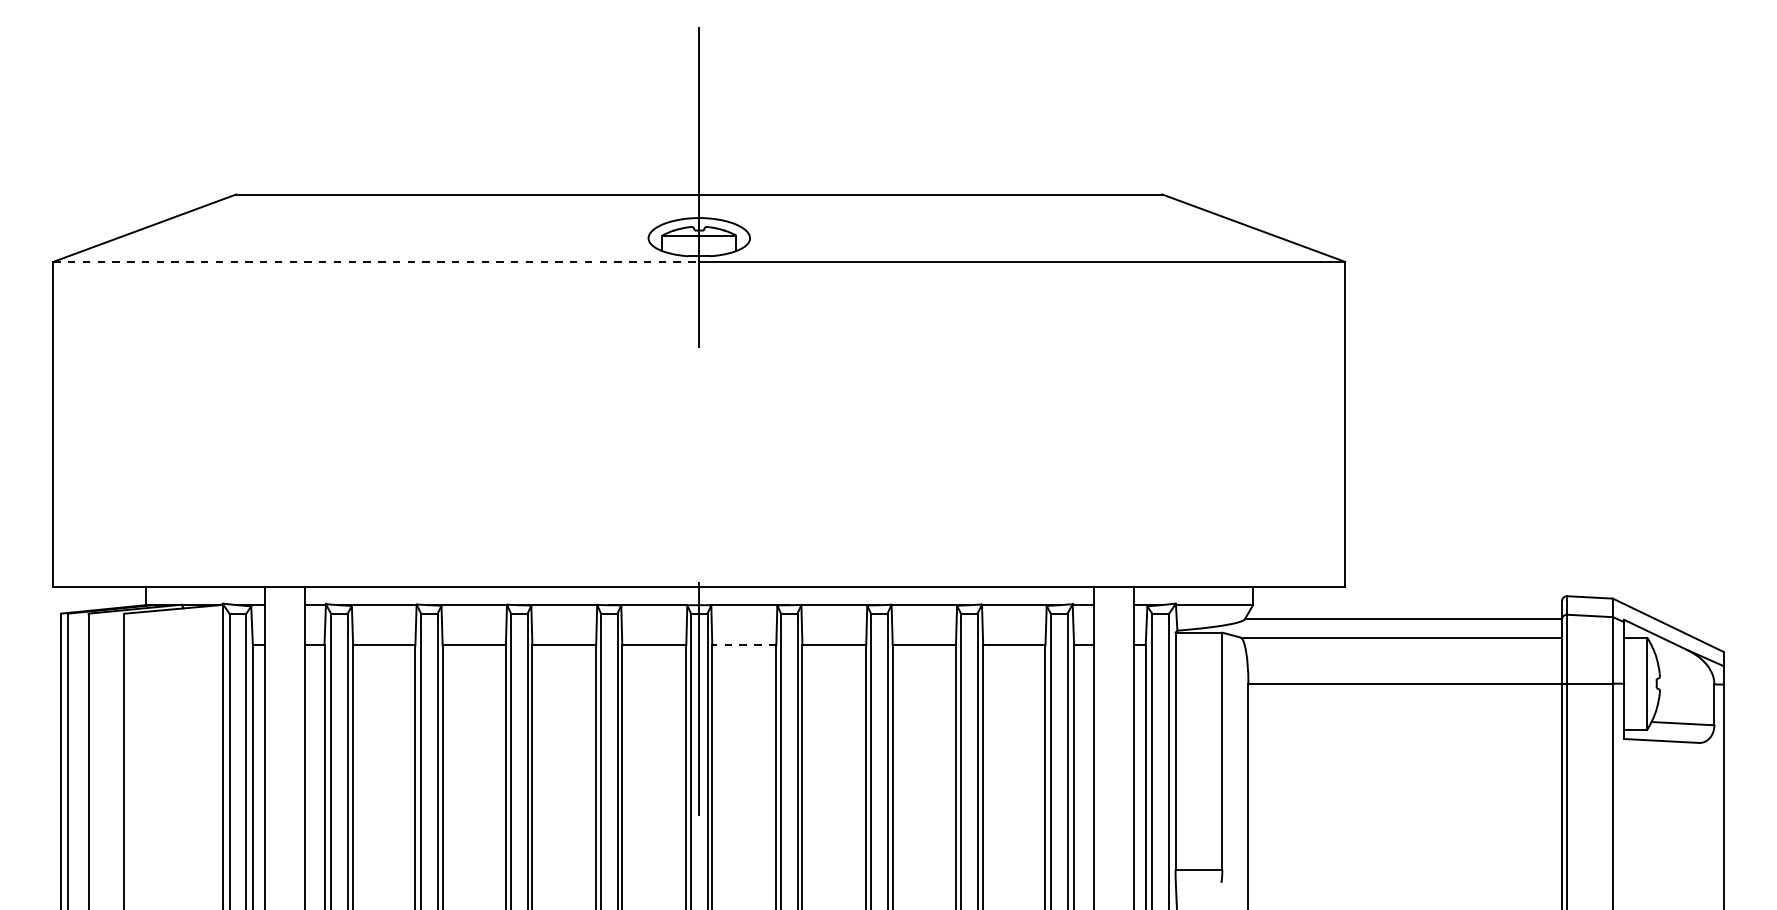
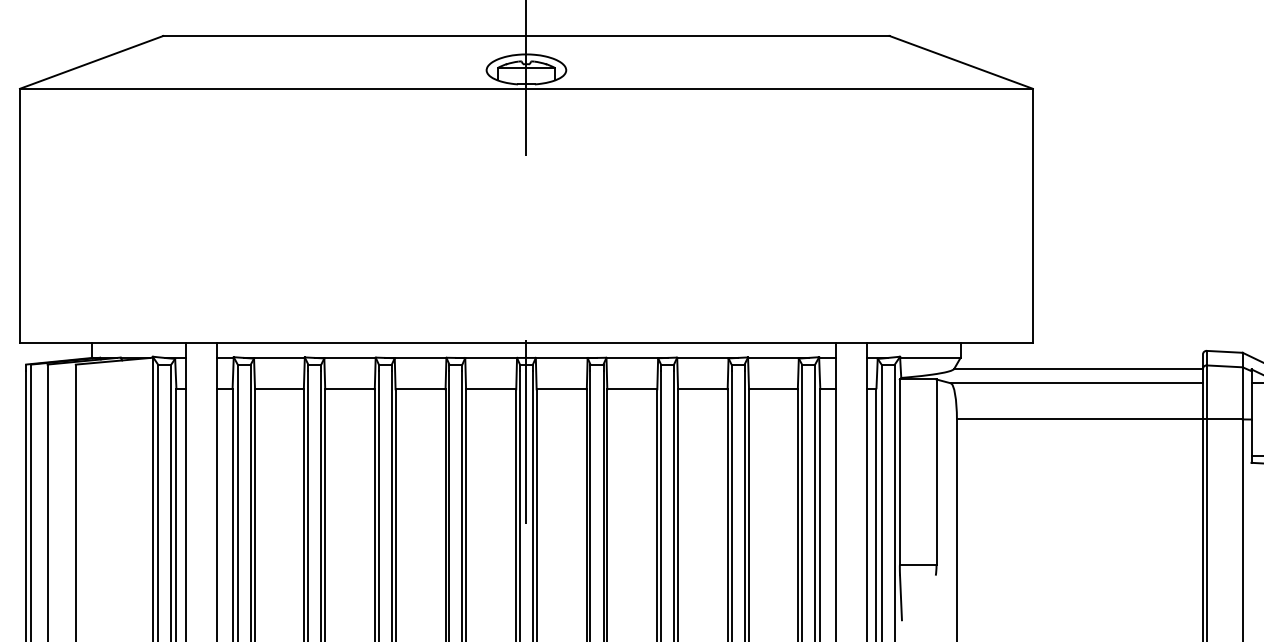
line: (376, 261) -> (273, 88), dashed -> solid
line: (743, 645) -> (561, 389), dashed -> solid

